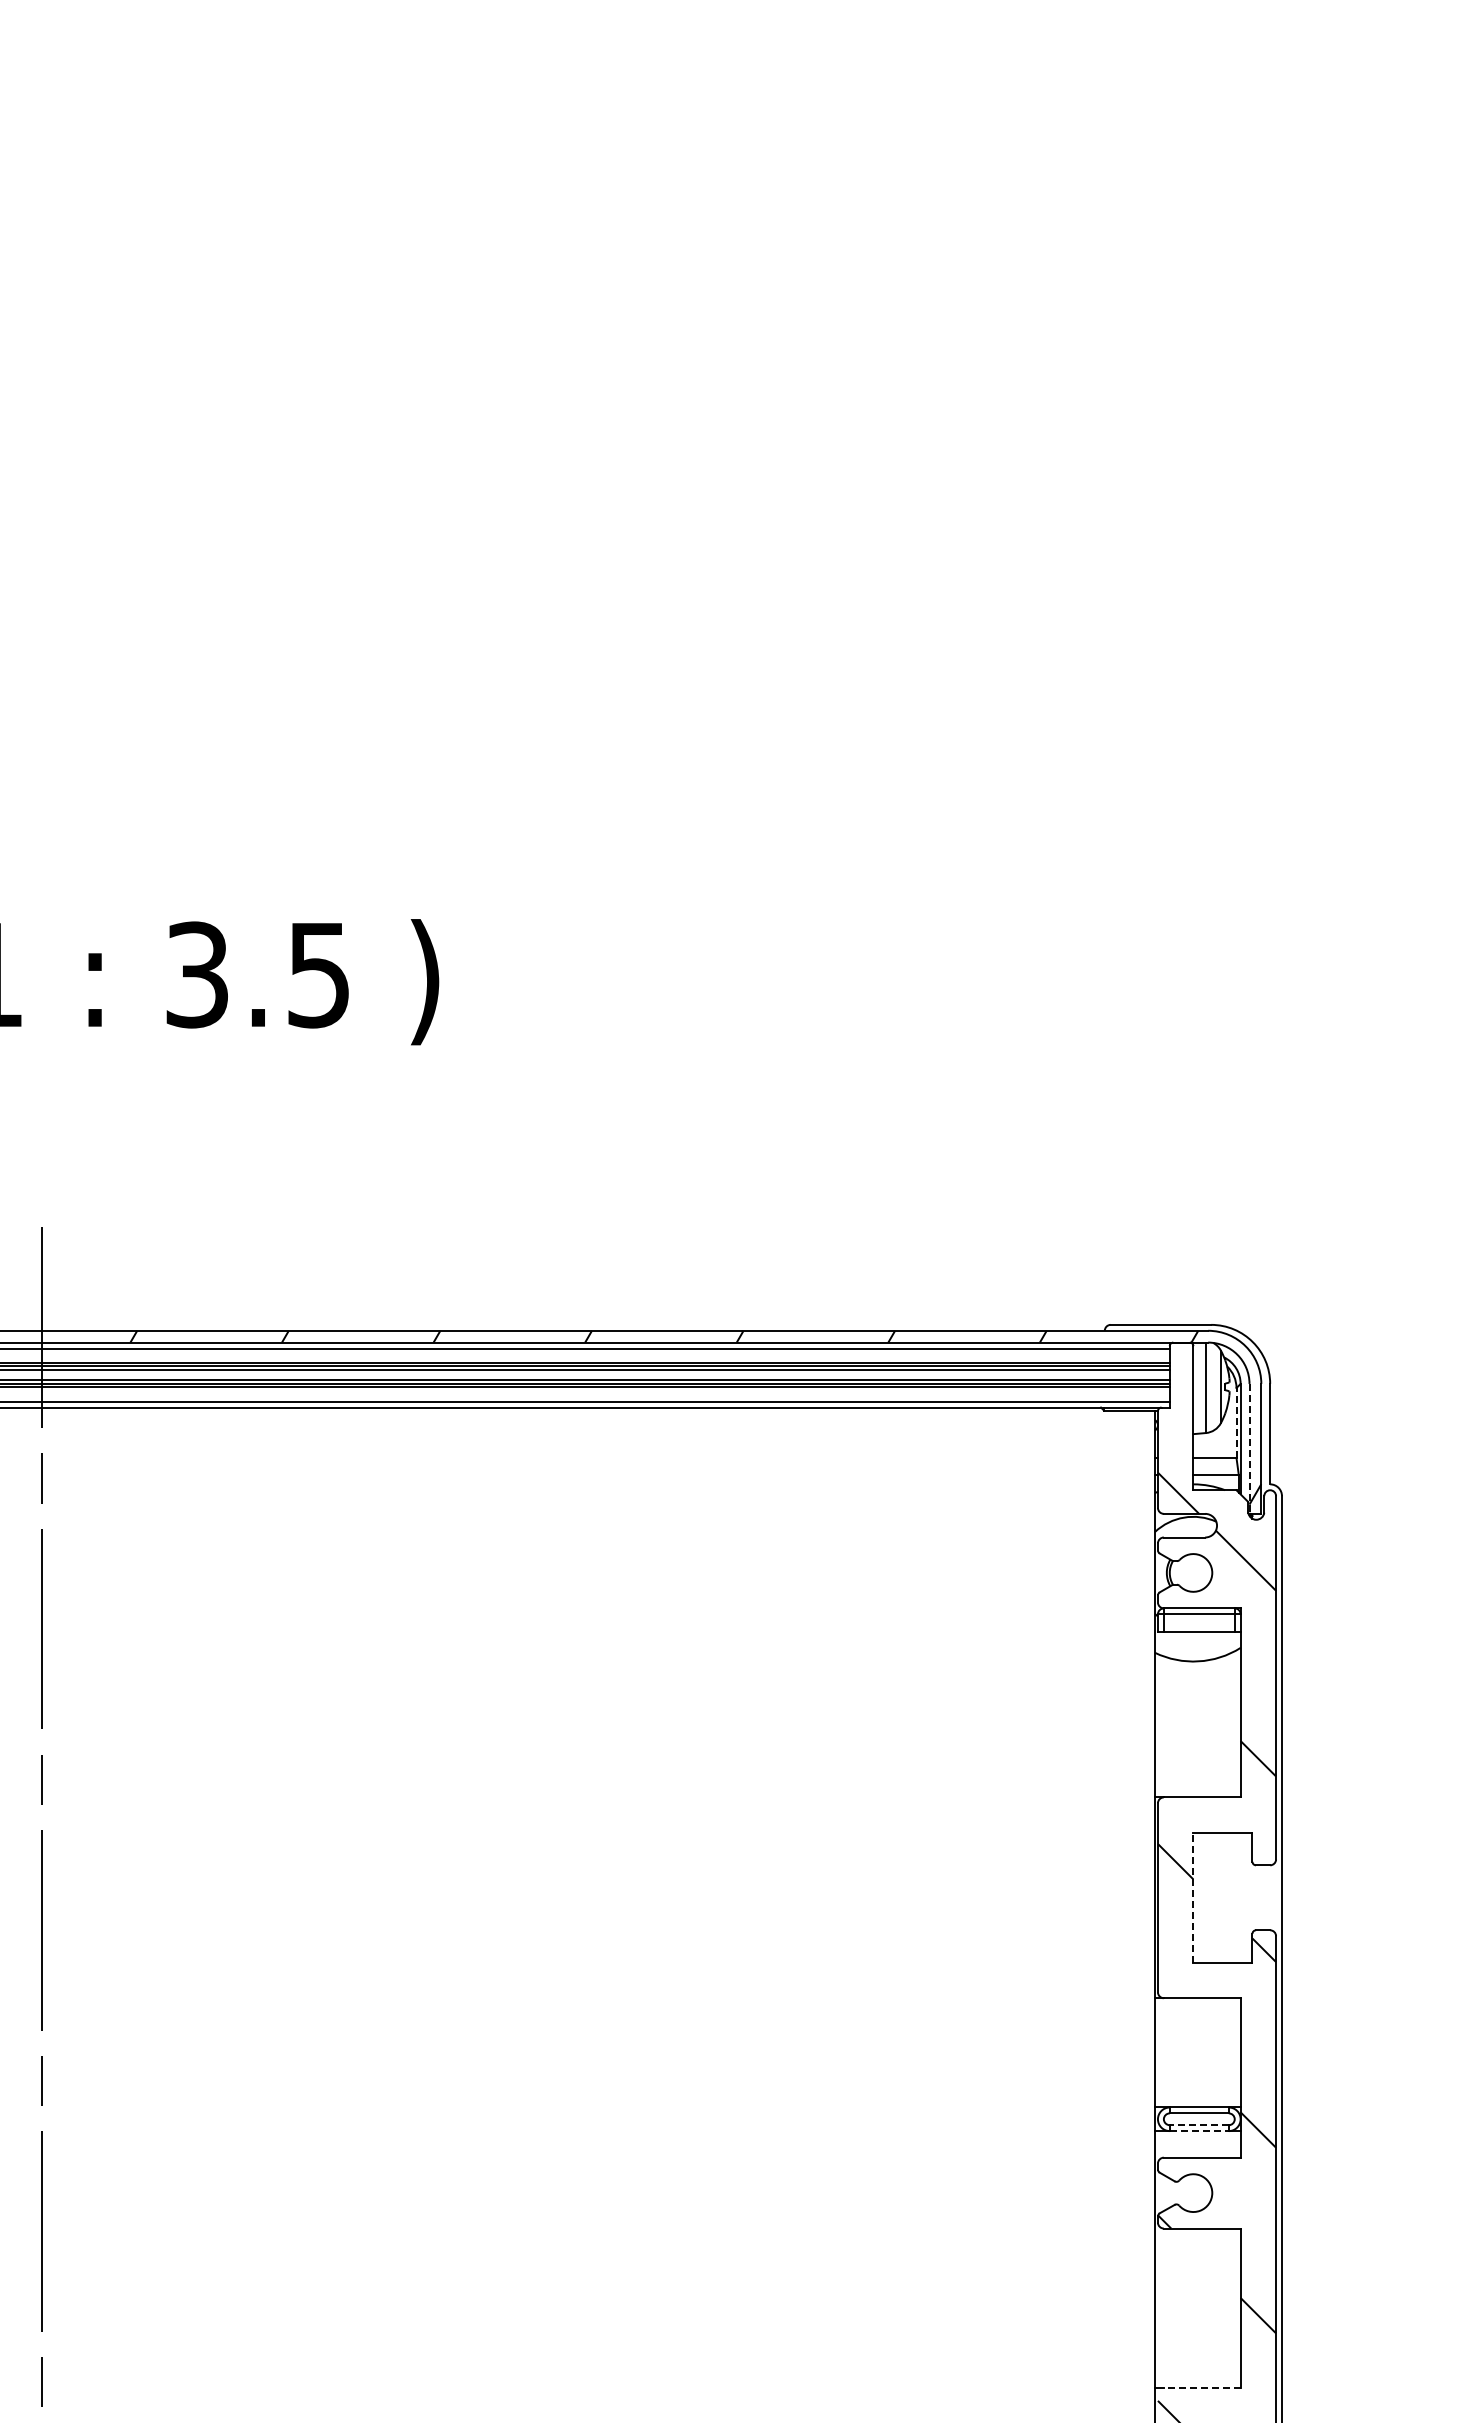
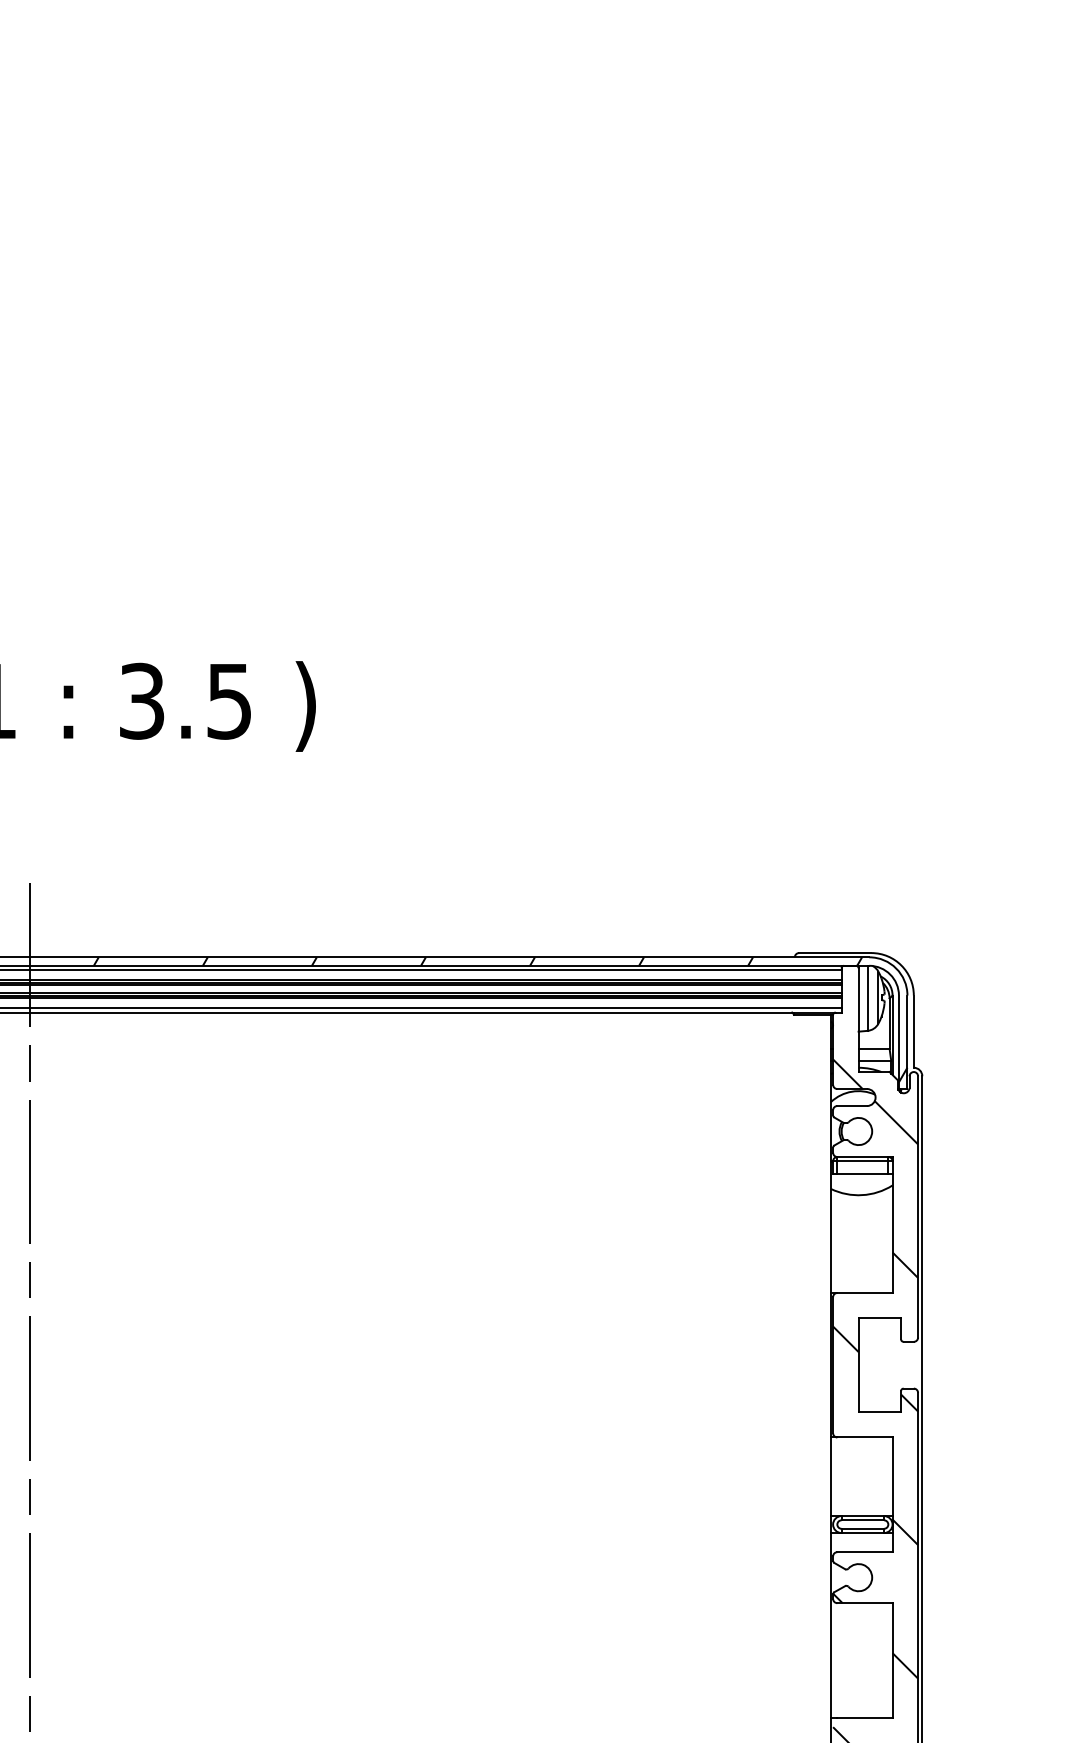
line: (1236, 1422) -> (889, 1023), dashed -> solid
line: (1249, 1448) -> (898, 1041), dashed -> solid
line: (1193, 1897) -> (858, 1365), dashed -> solid
line: (1199, 2125) -> (862, 1529), dashed -> solid
line: (1199, 2131) -> (862, 1533), dashed -> solid
line: (1201, 2388) -> (864, 1718), dashed -> solid

